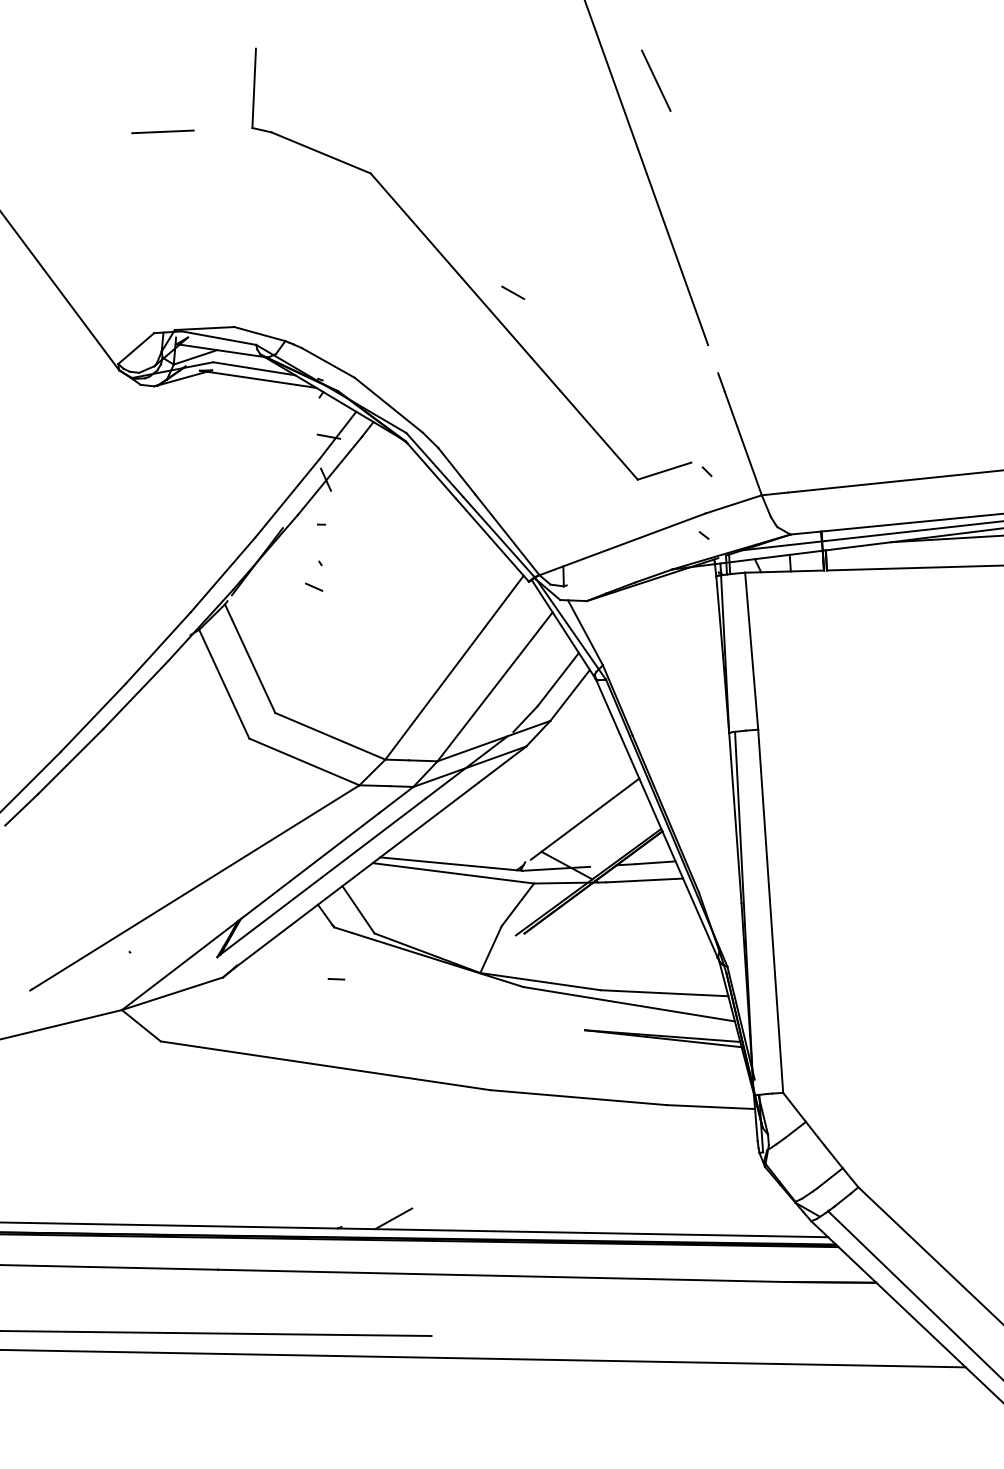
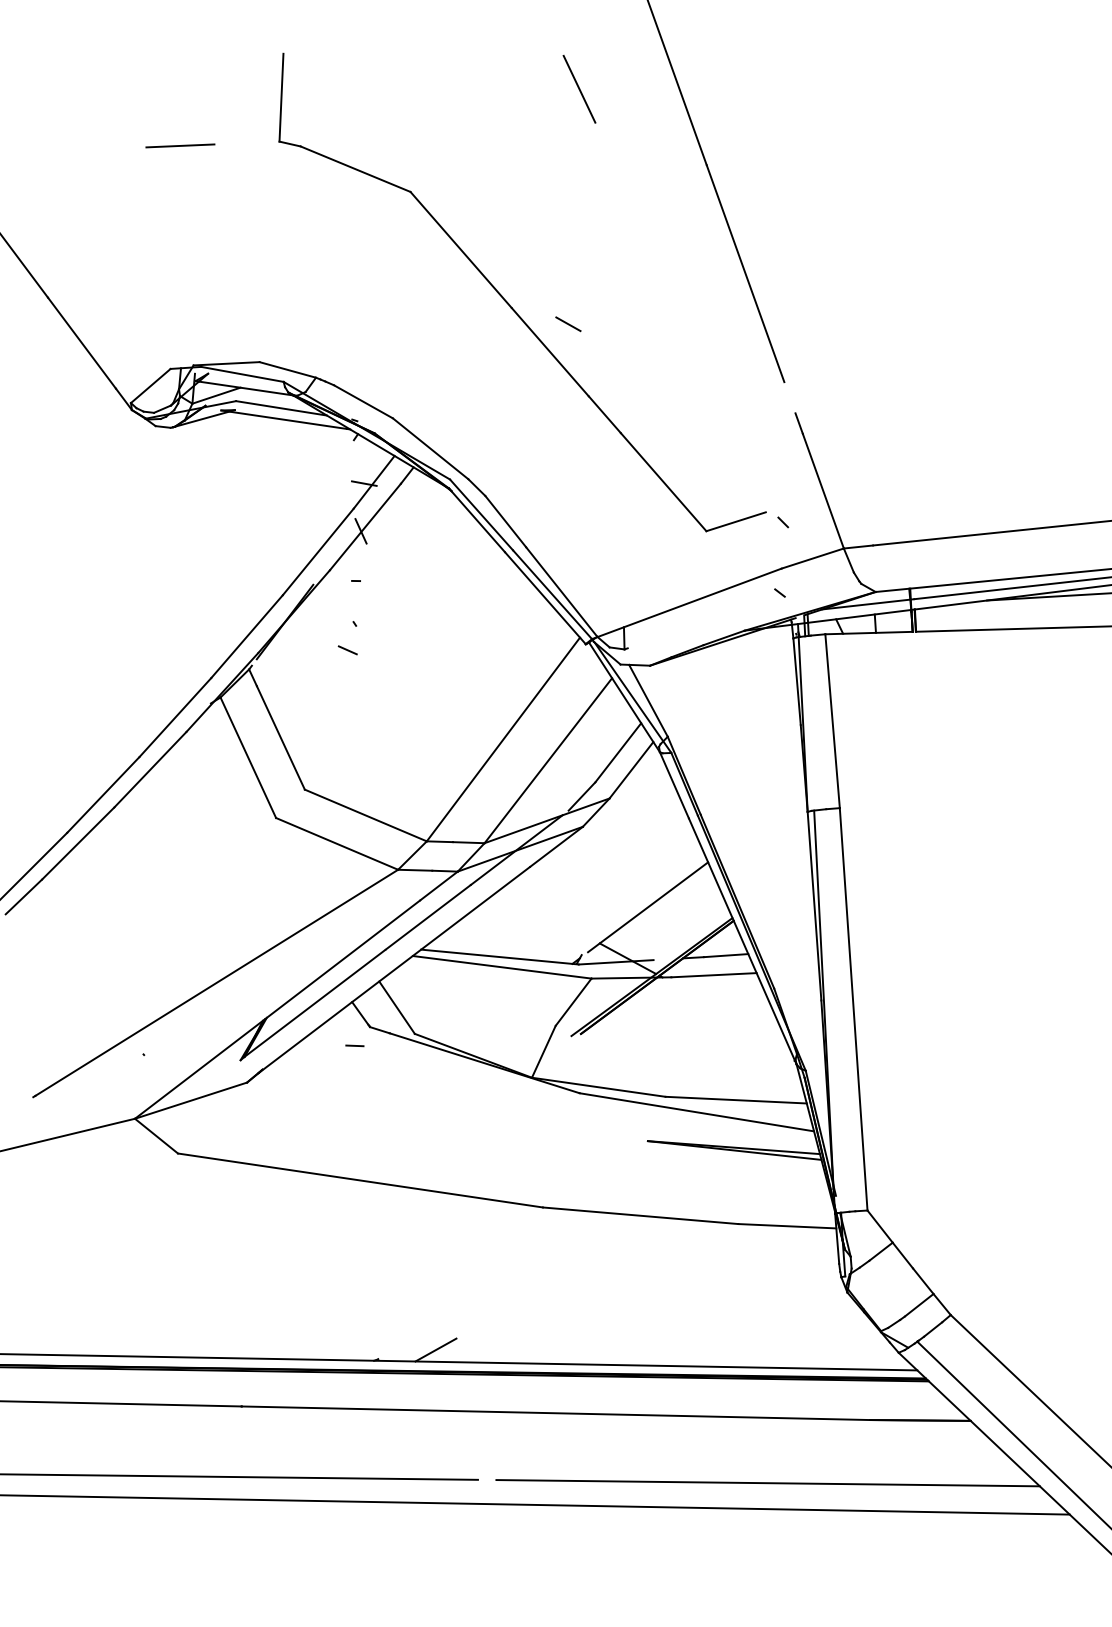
line: (655, 80) -> (578, 88), moved
line: (336, 979) -> (354, 1046), moved
line: (693, 1338) -> (768, 1482), added

